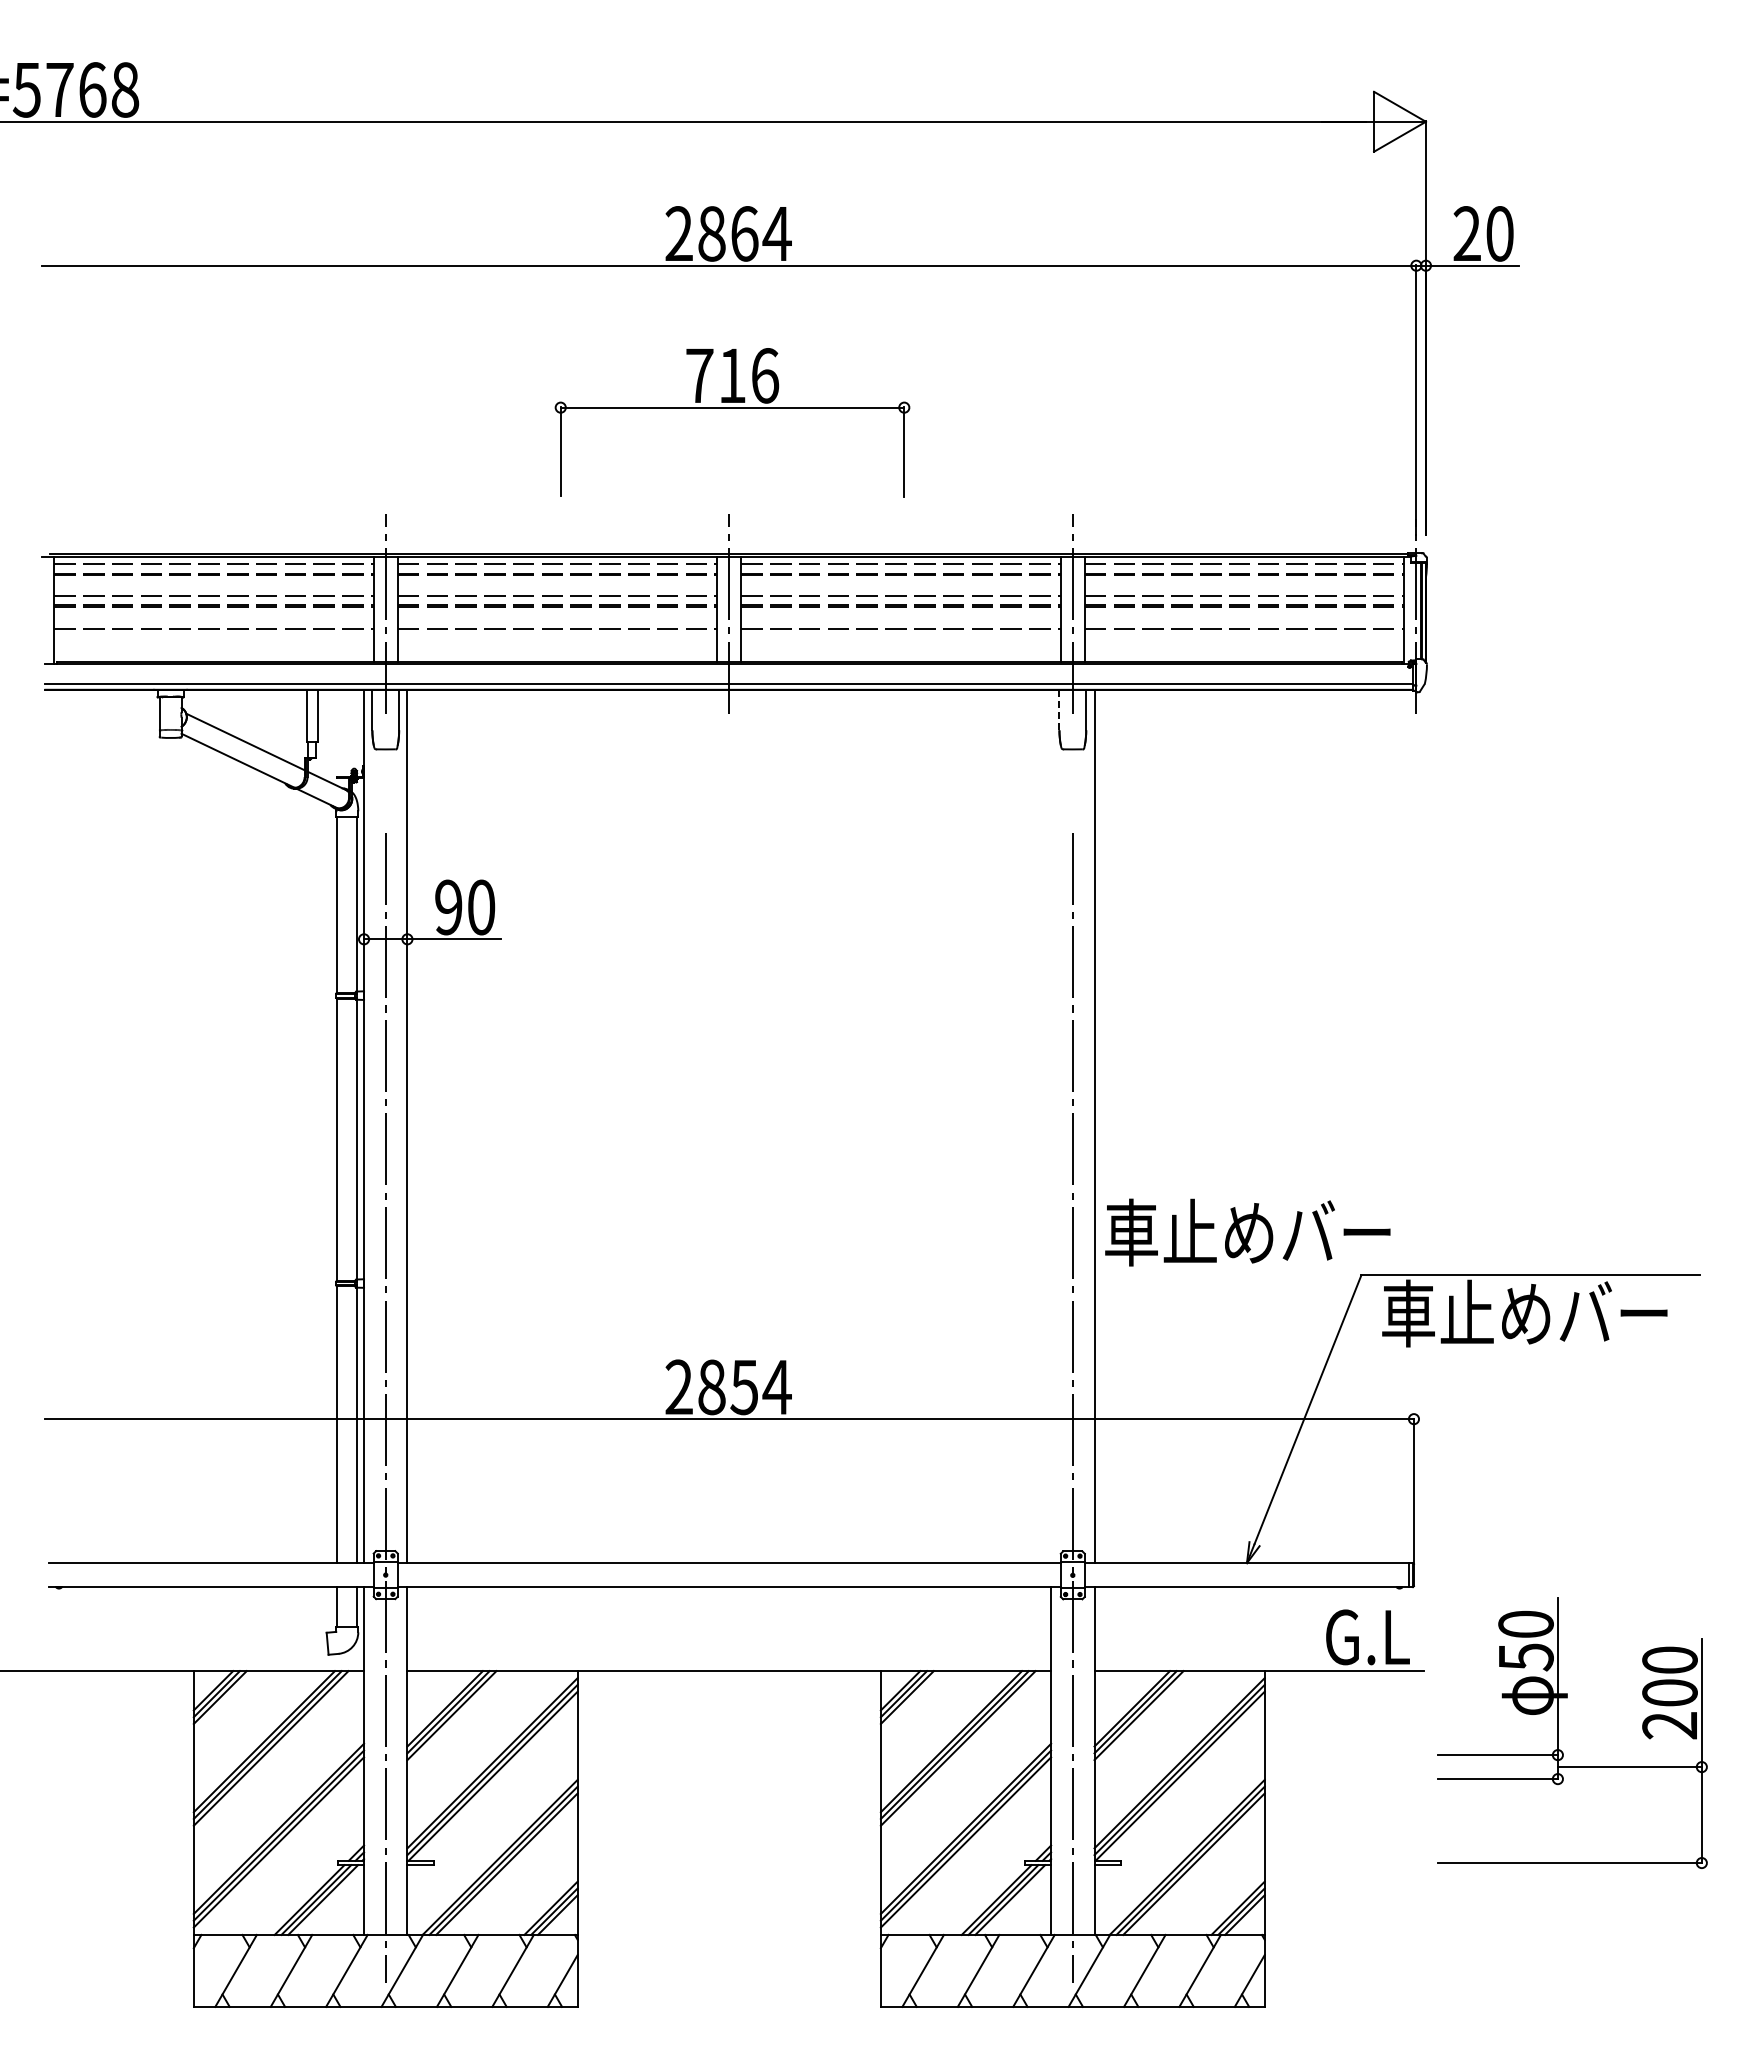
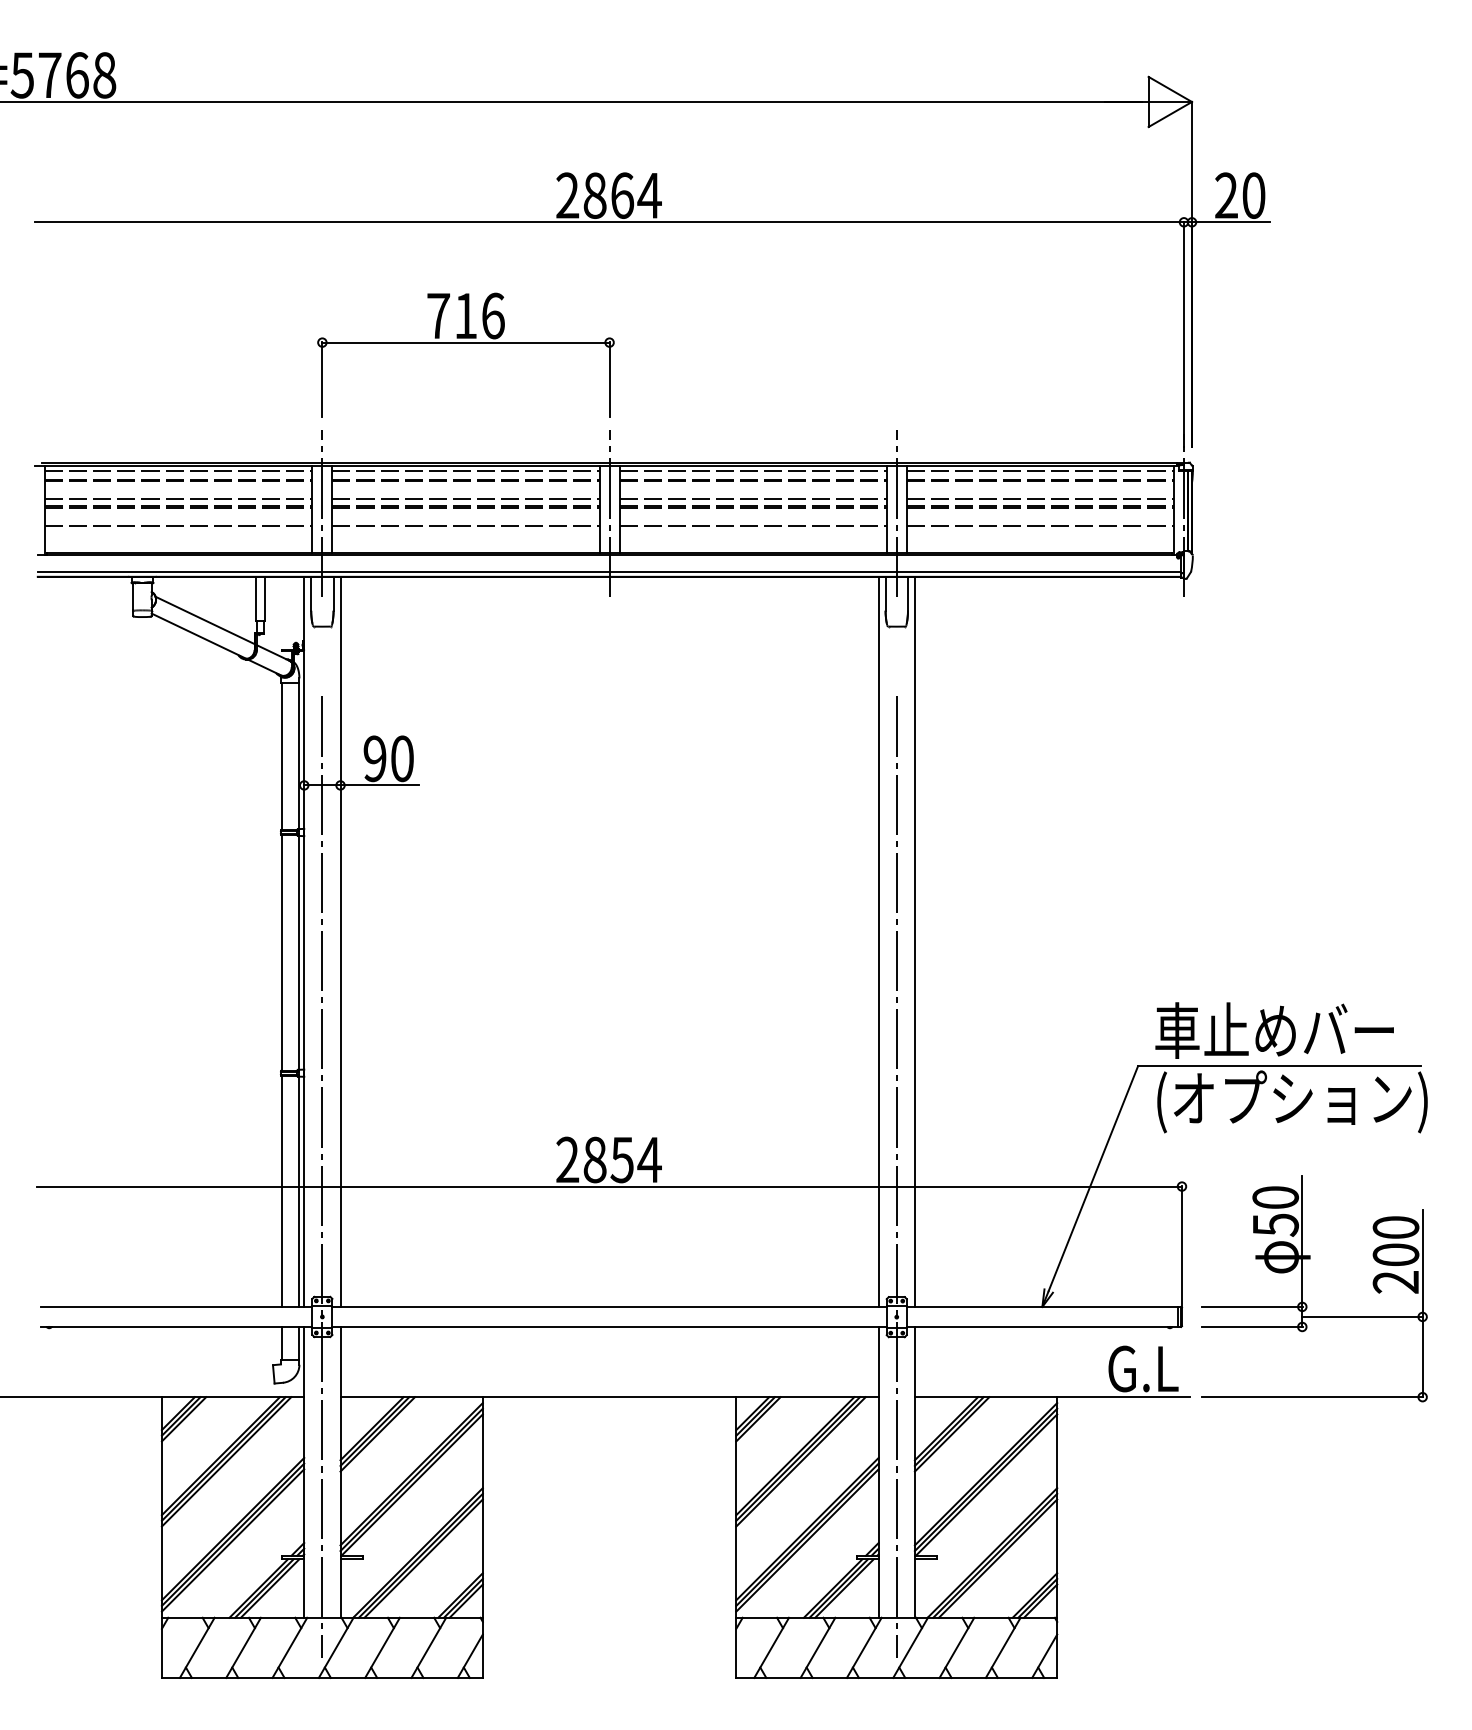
part: (732, 408) -> (465, 343), moved
line: (1059, 709) -> (885, 593), dashed -> solid
line: (1051, 1126) -> (878, 941), added
text: (1247, 1232) -> (1274, 1030), moved
text: (1544, 1317) -> (1291, 1101), 車止めバー -> (オプション)
part: (1558, 1732) -> (1302, 1288), moved

